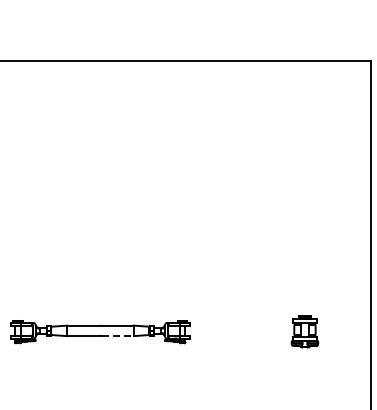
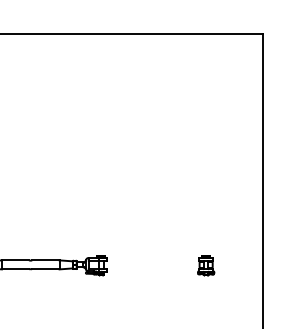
part: (304, 332) -> (205, 266), size x0.71
line: (118, 336) -> (46, 269), dashed -> solid

